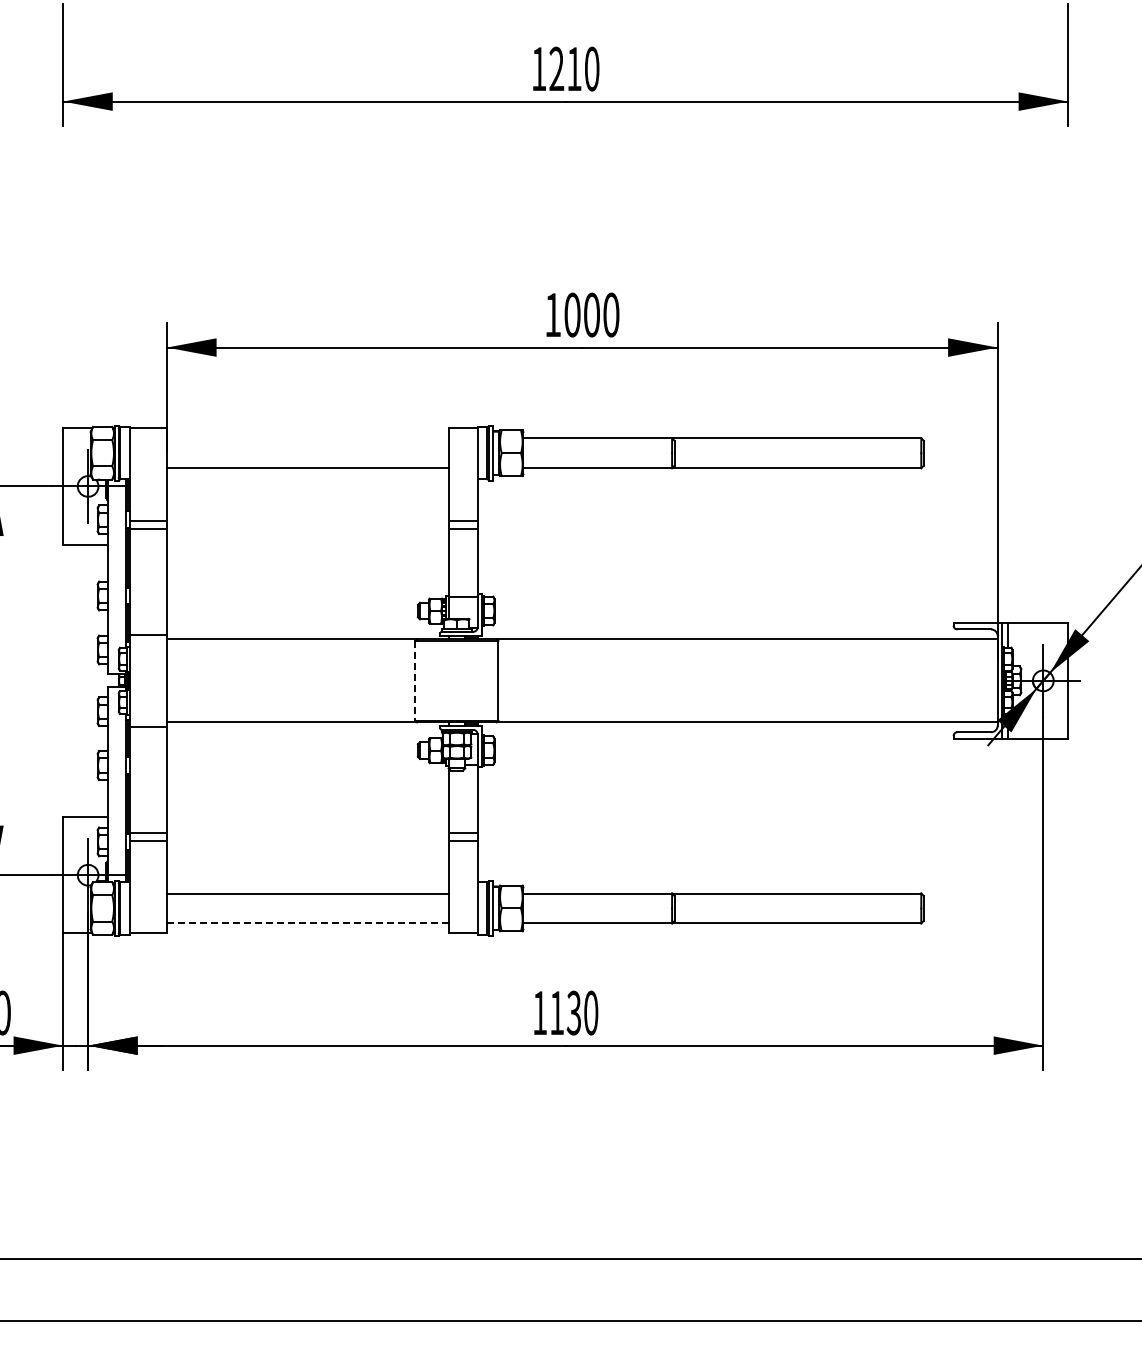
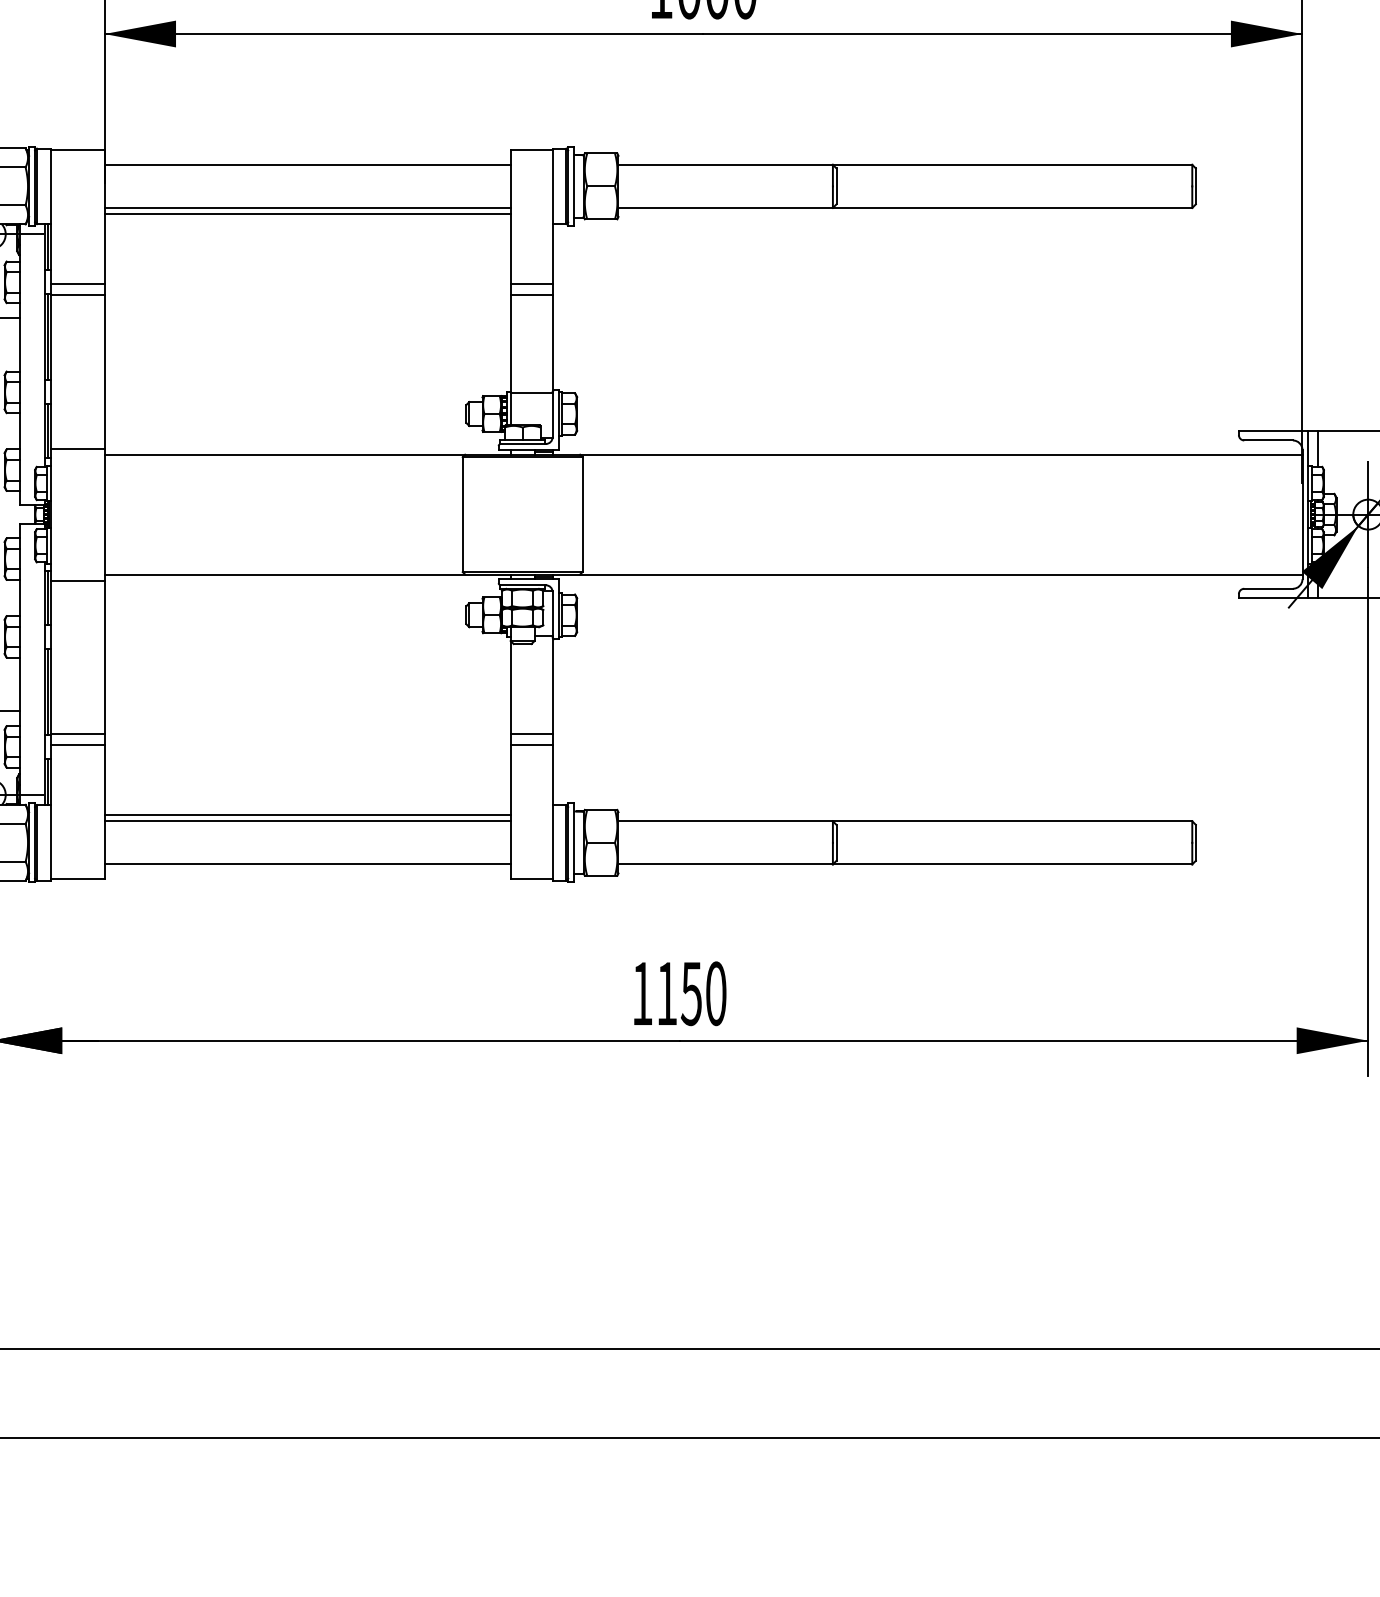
line: (307, 438) -> (307, 165), added
line: (307, 472) -> (307, 214), added
line: (415, 680) -> (462, 514), dashed -> solid
line: (307, 889) -> (307, 815), added
line: (307, 923) -> (307, 864), dashed -> solid
text: (574, 1012) -> (692, 992), 1130 -> 1150

